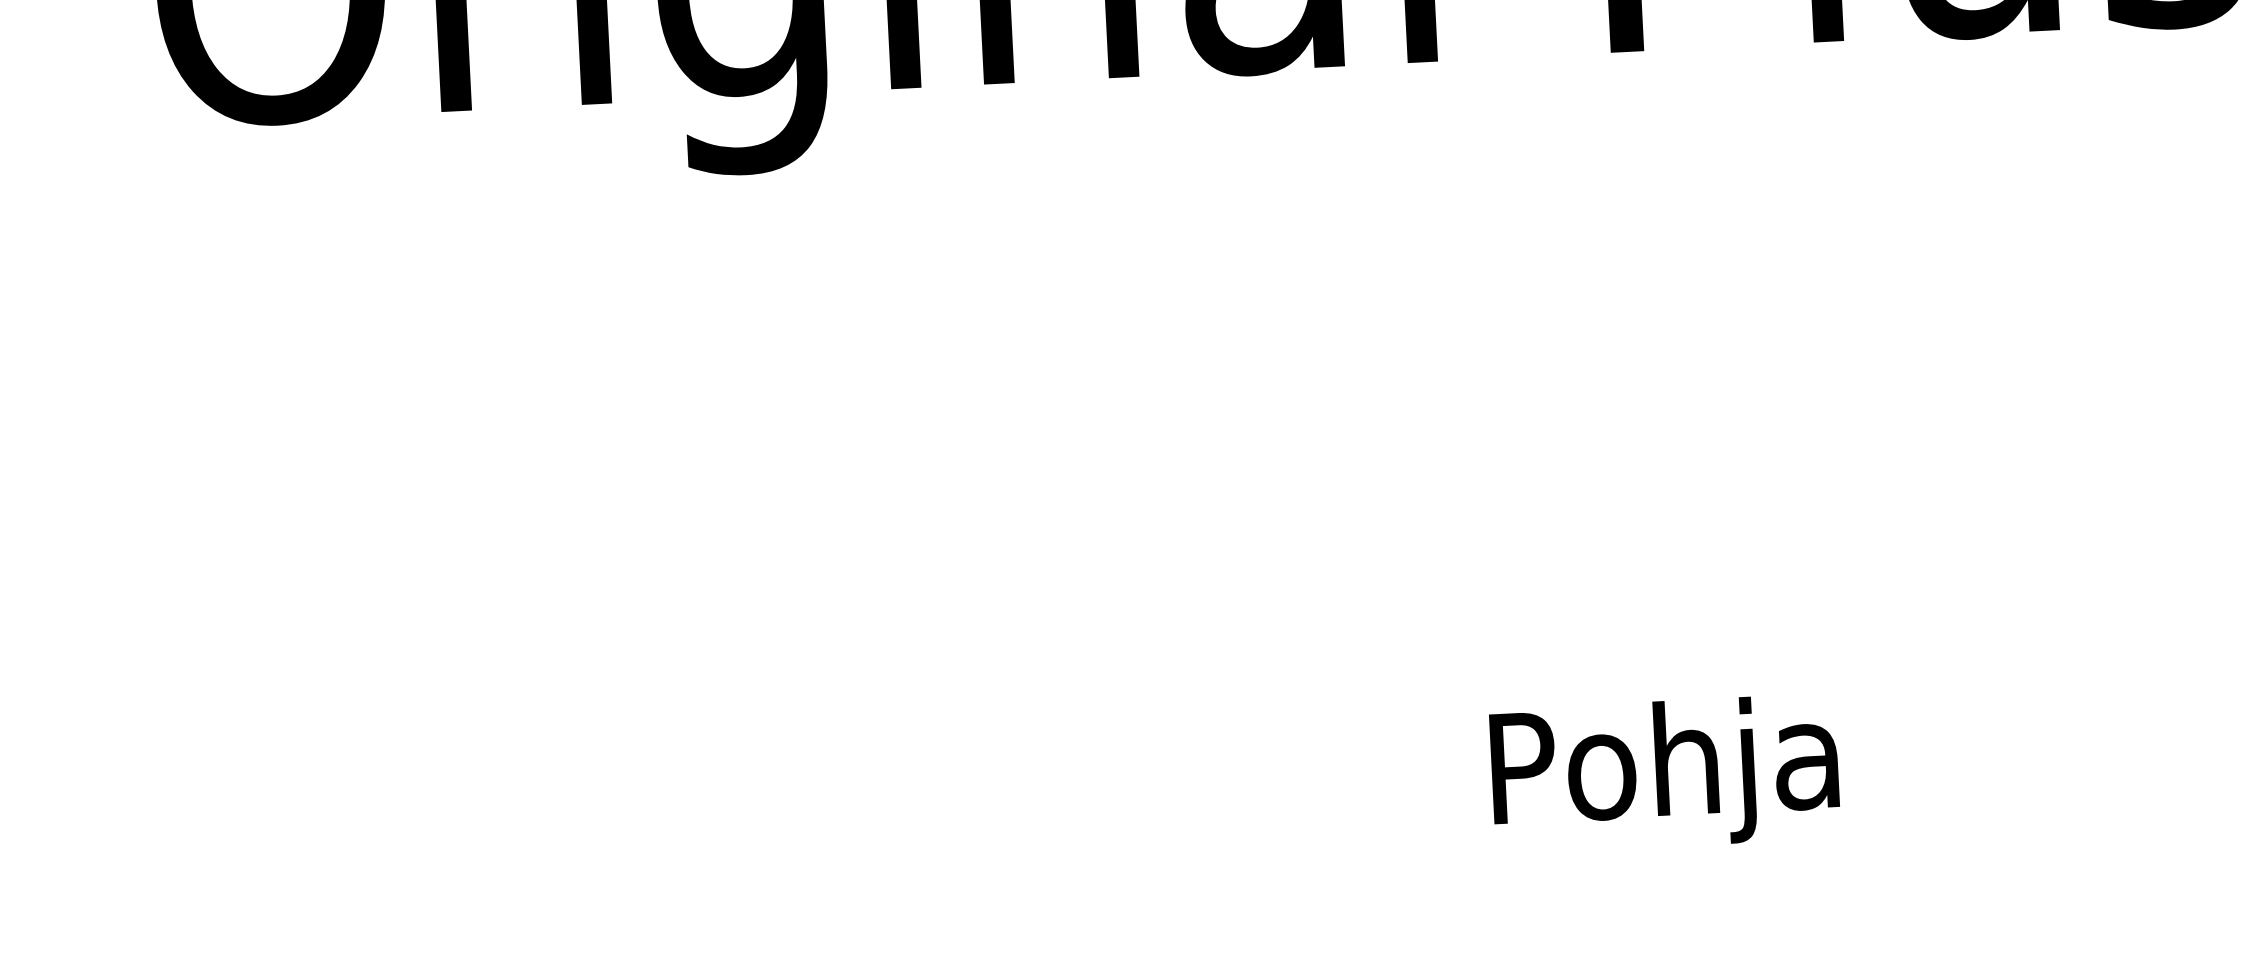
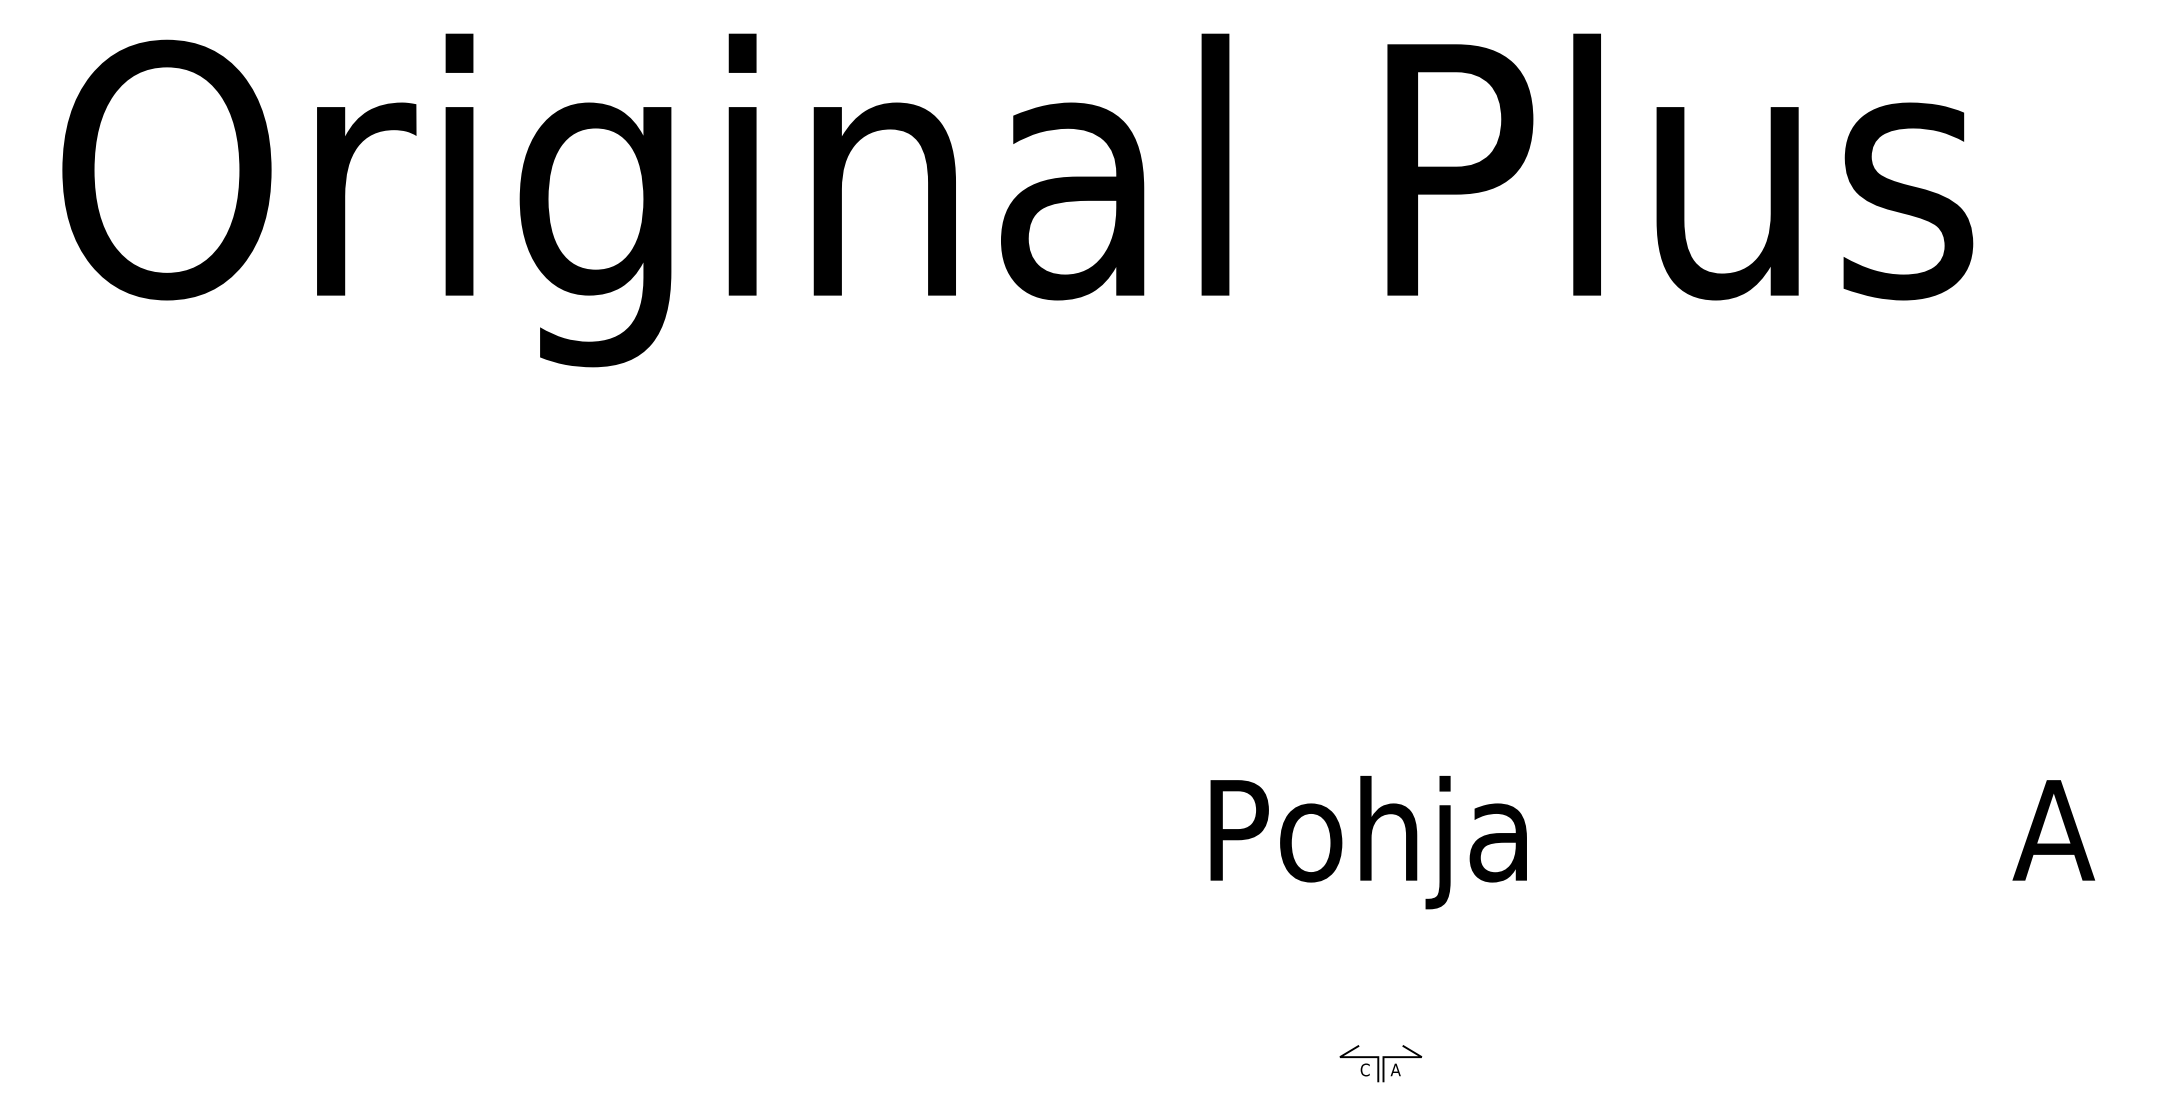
text: (1664, 773) -> (1368, 842), moved
part: (1645, 892) -> (1380, 1063), added

